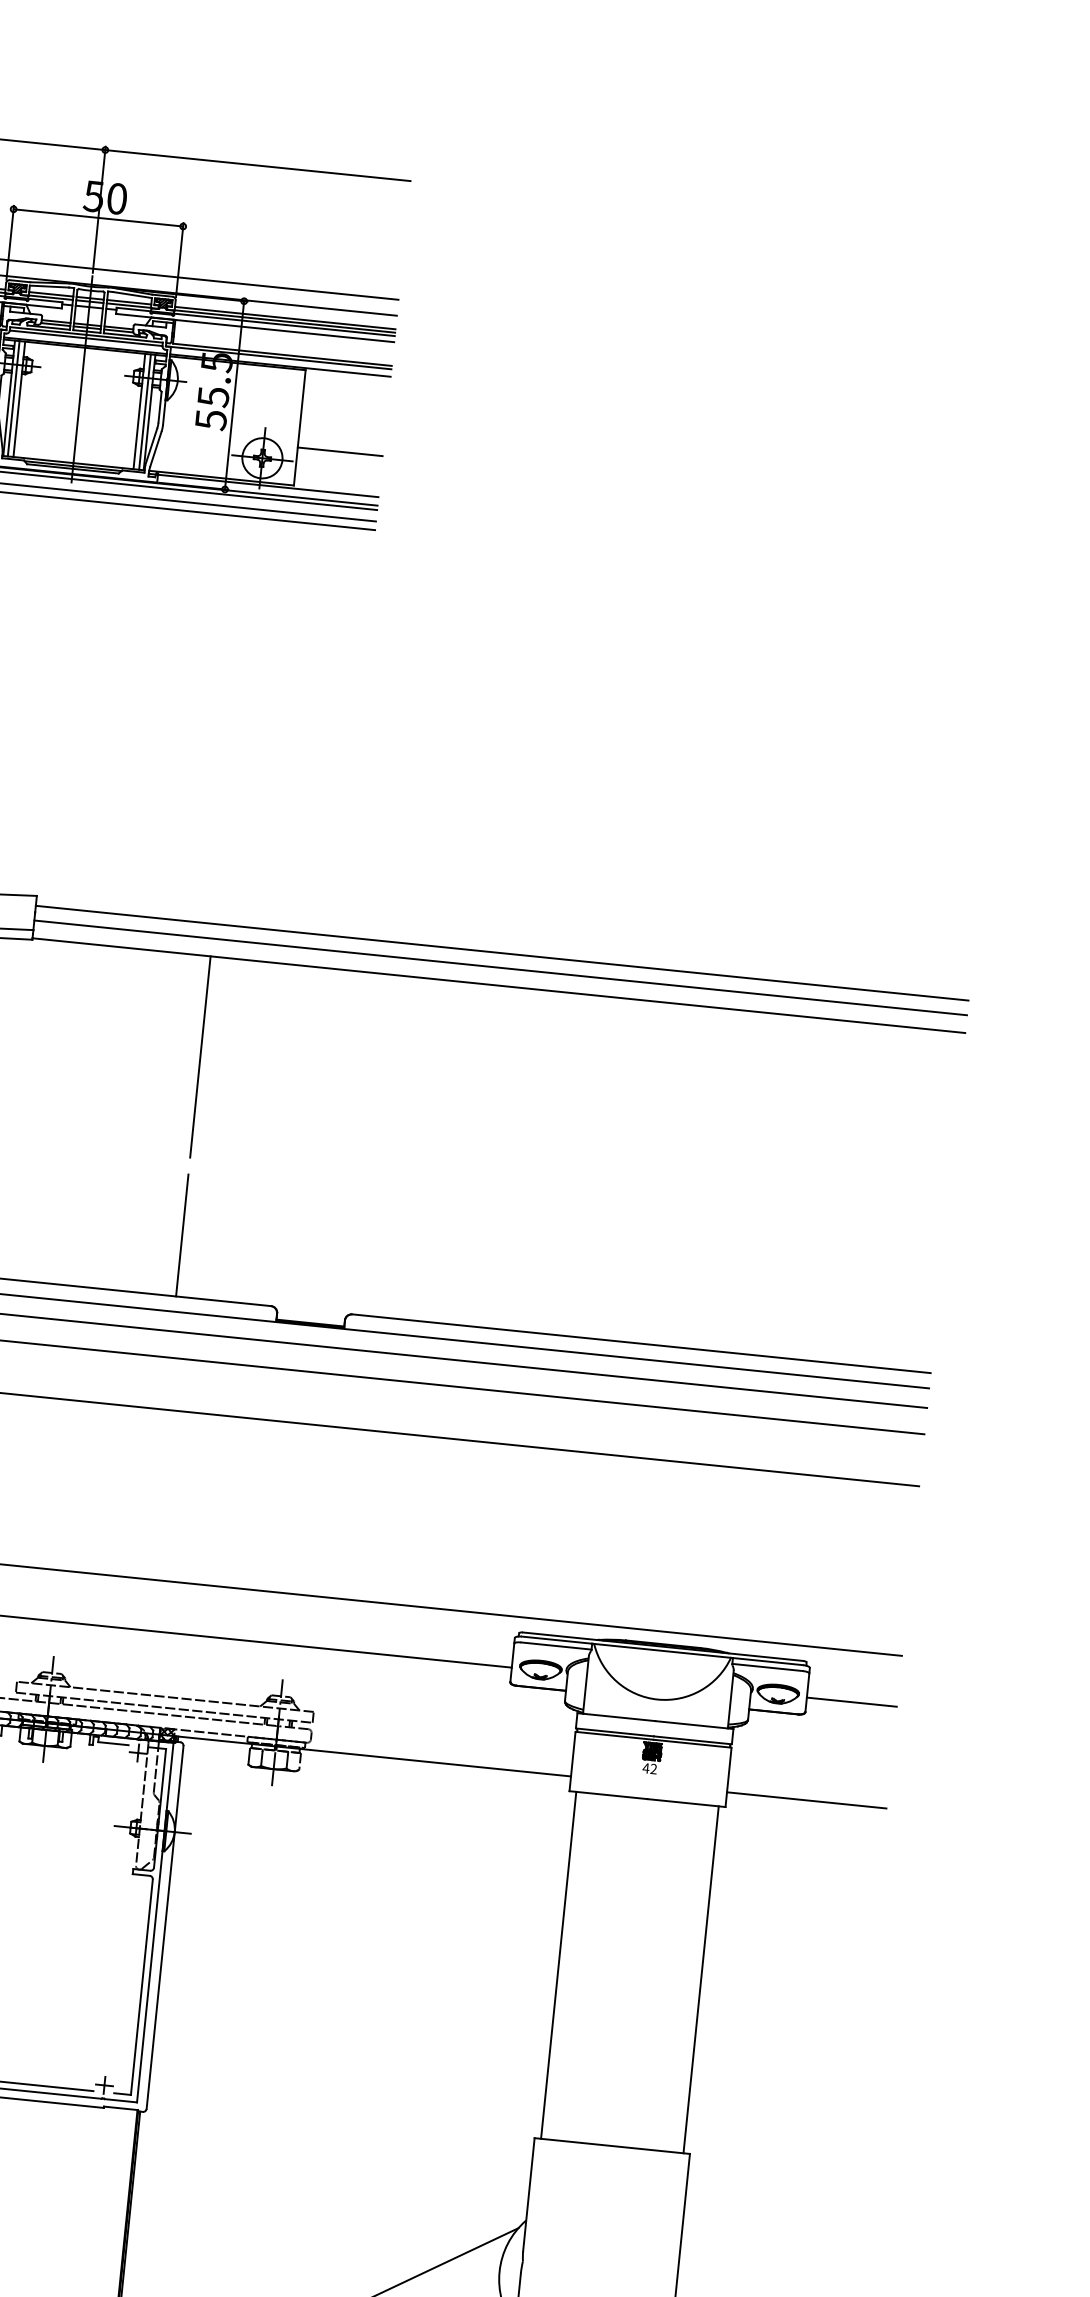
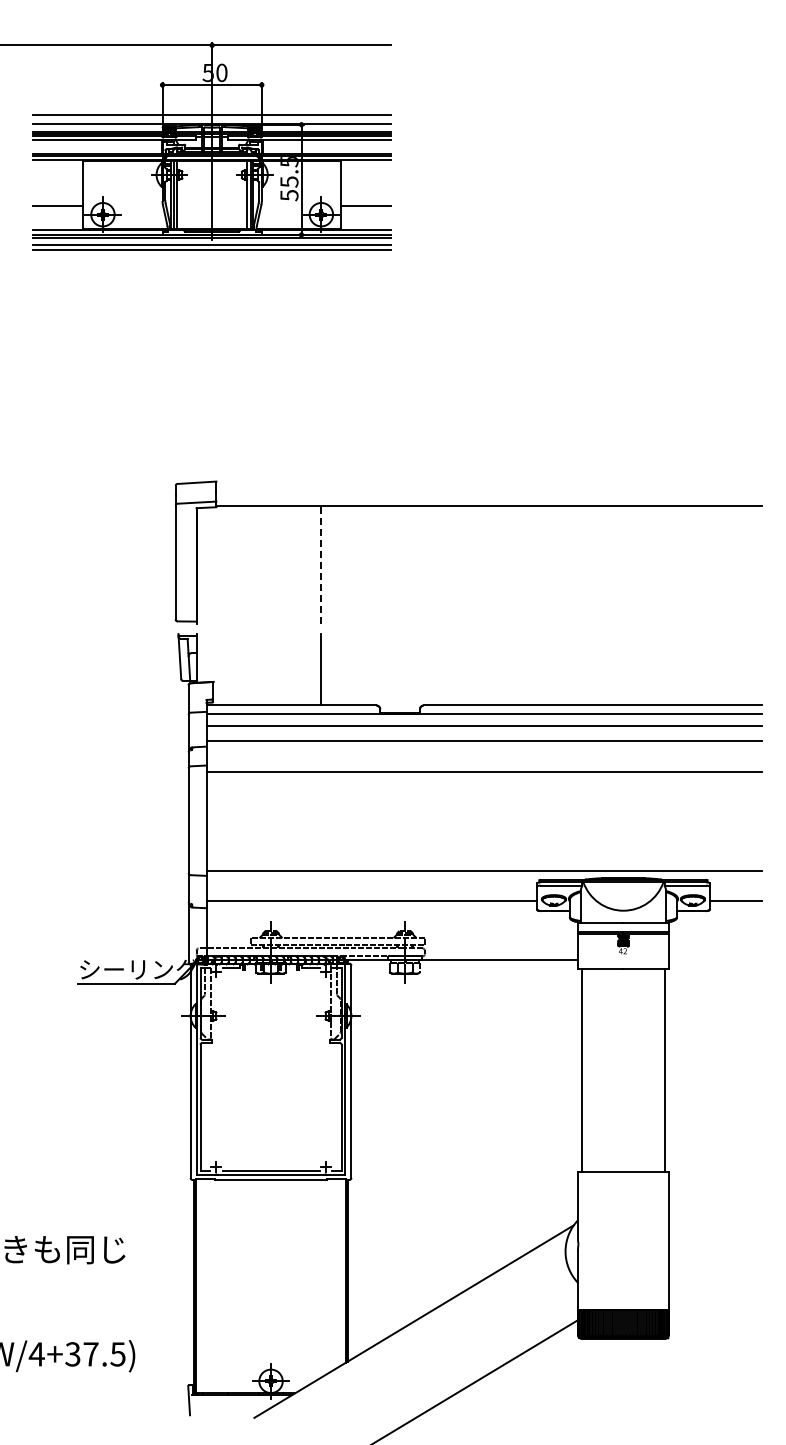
line: (502, 953) -> (489, 487), removed
line: (500, 967) -> (489, 495), removed
line: (200, 1057) -> (320, 565), solid -> dashed
line: (806, 1800) -> (715, 960), removed

